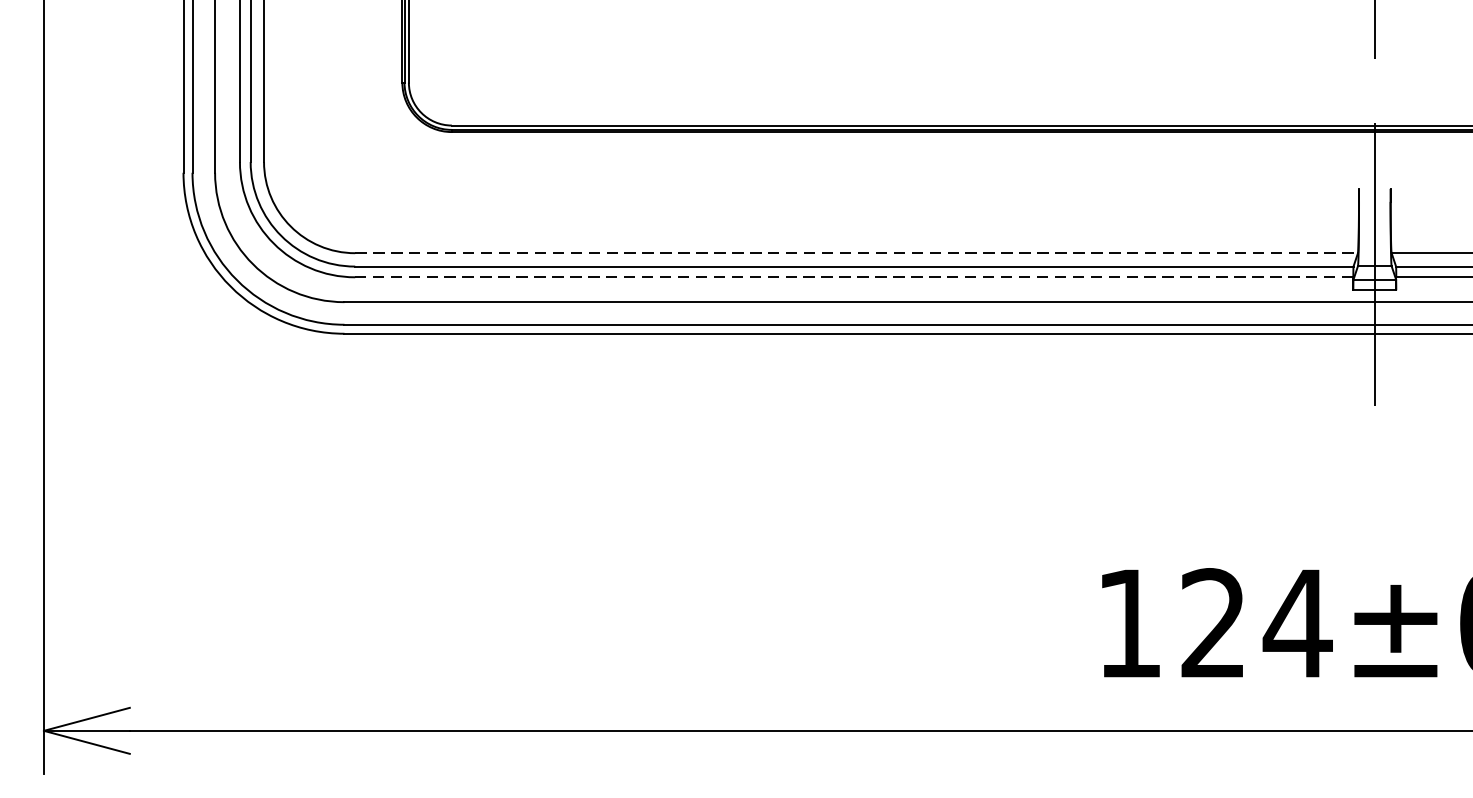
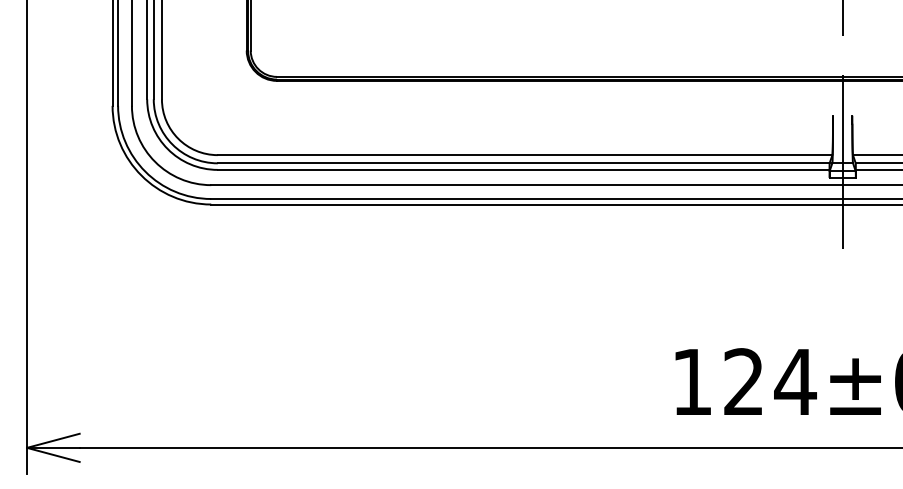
line: (857, 253) -> (525, 155), dashed -> solid
line: (853, 276) -> (523, 169), dashed -> solid

